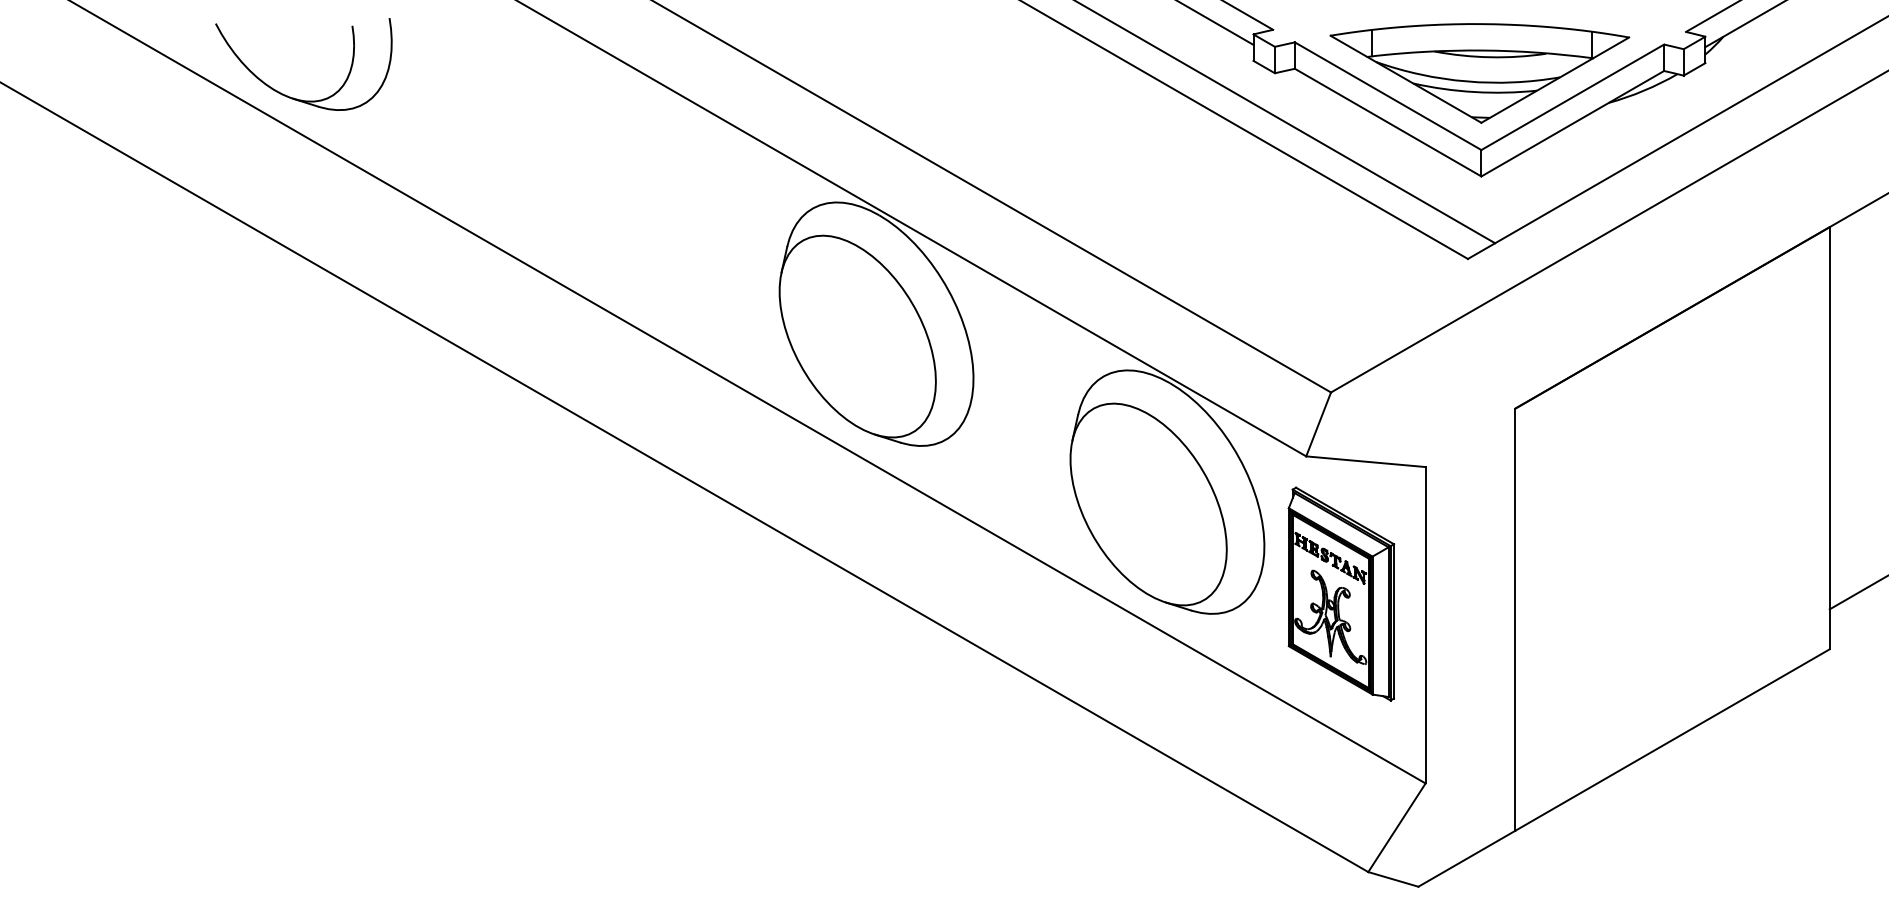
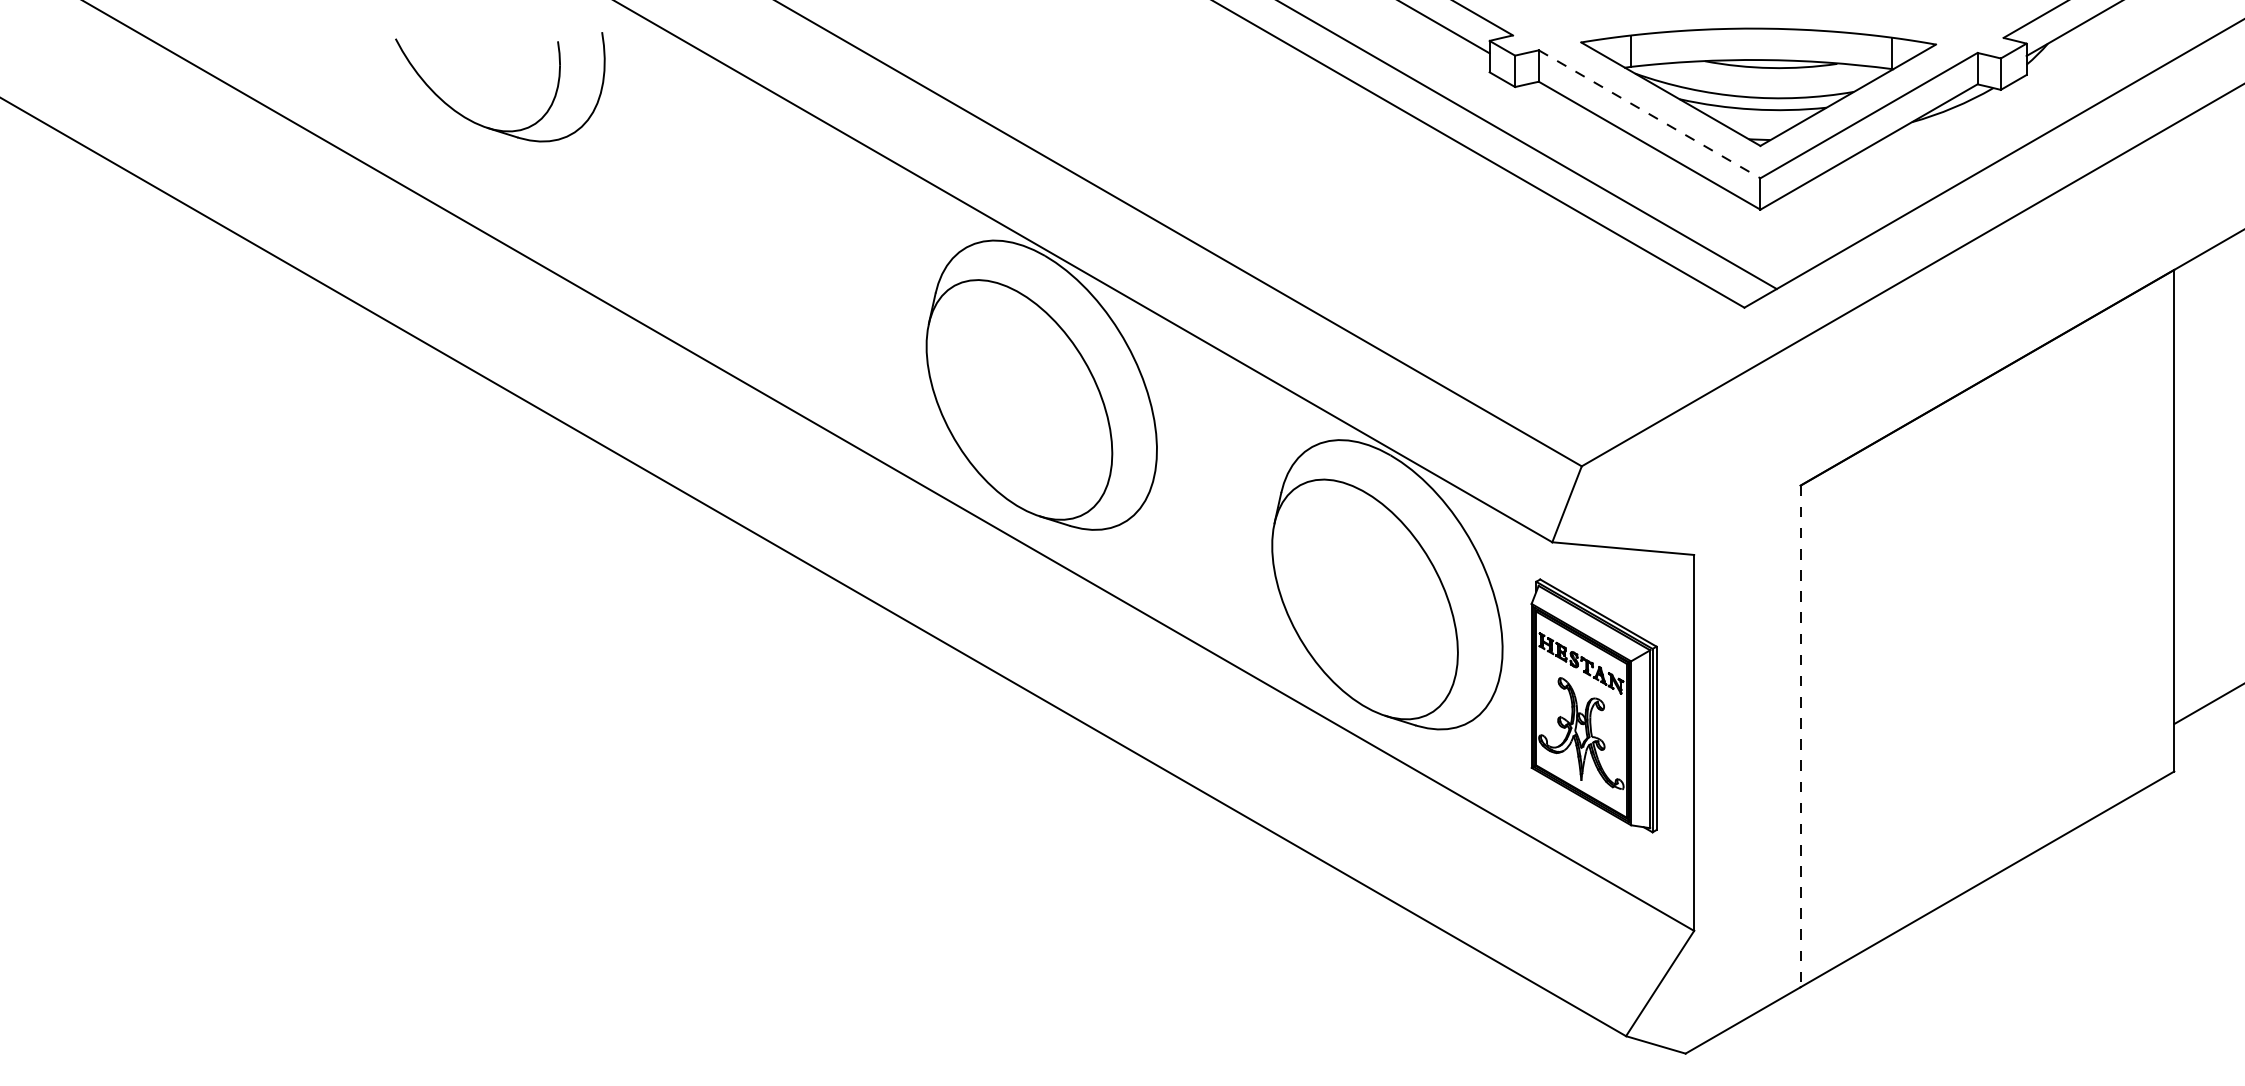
line: (1388, 96) -> (1650, 114), solid -> dashed
part: (293, 97) -> (488, 126), moved
line: (1515, 620) -> (1800, 737), solid -> dashed

